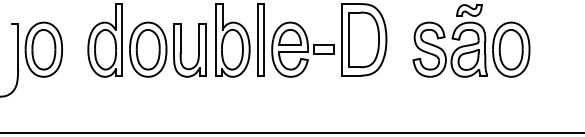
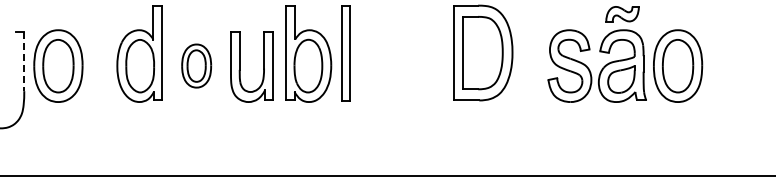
line: (18, 46) -> (24, 61), solid -> dashed
part: (148, 49) -> (196, 65), size x0.6
part: (302, 49) -> (401, 65), removed

